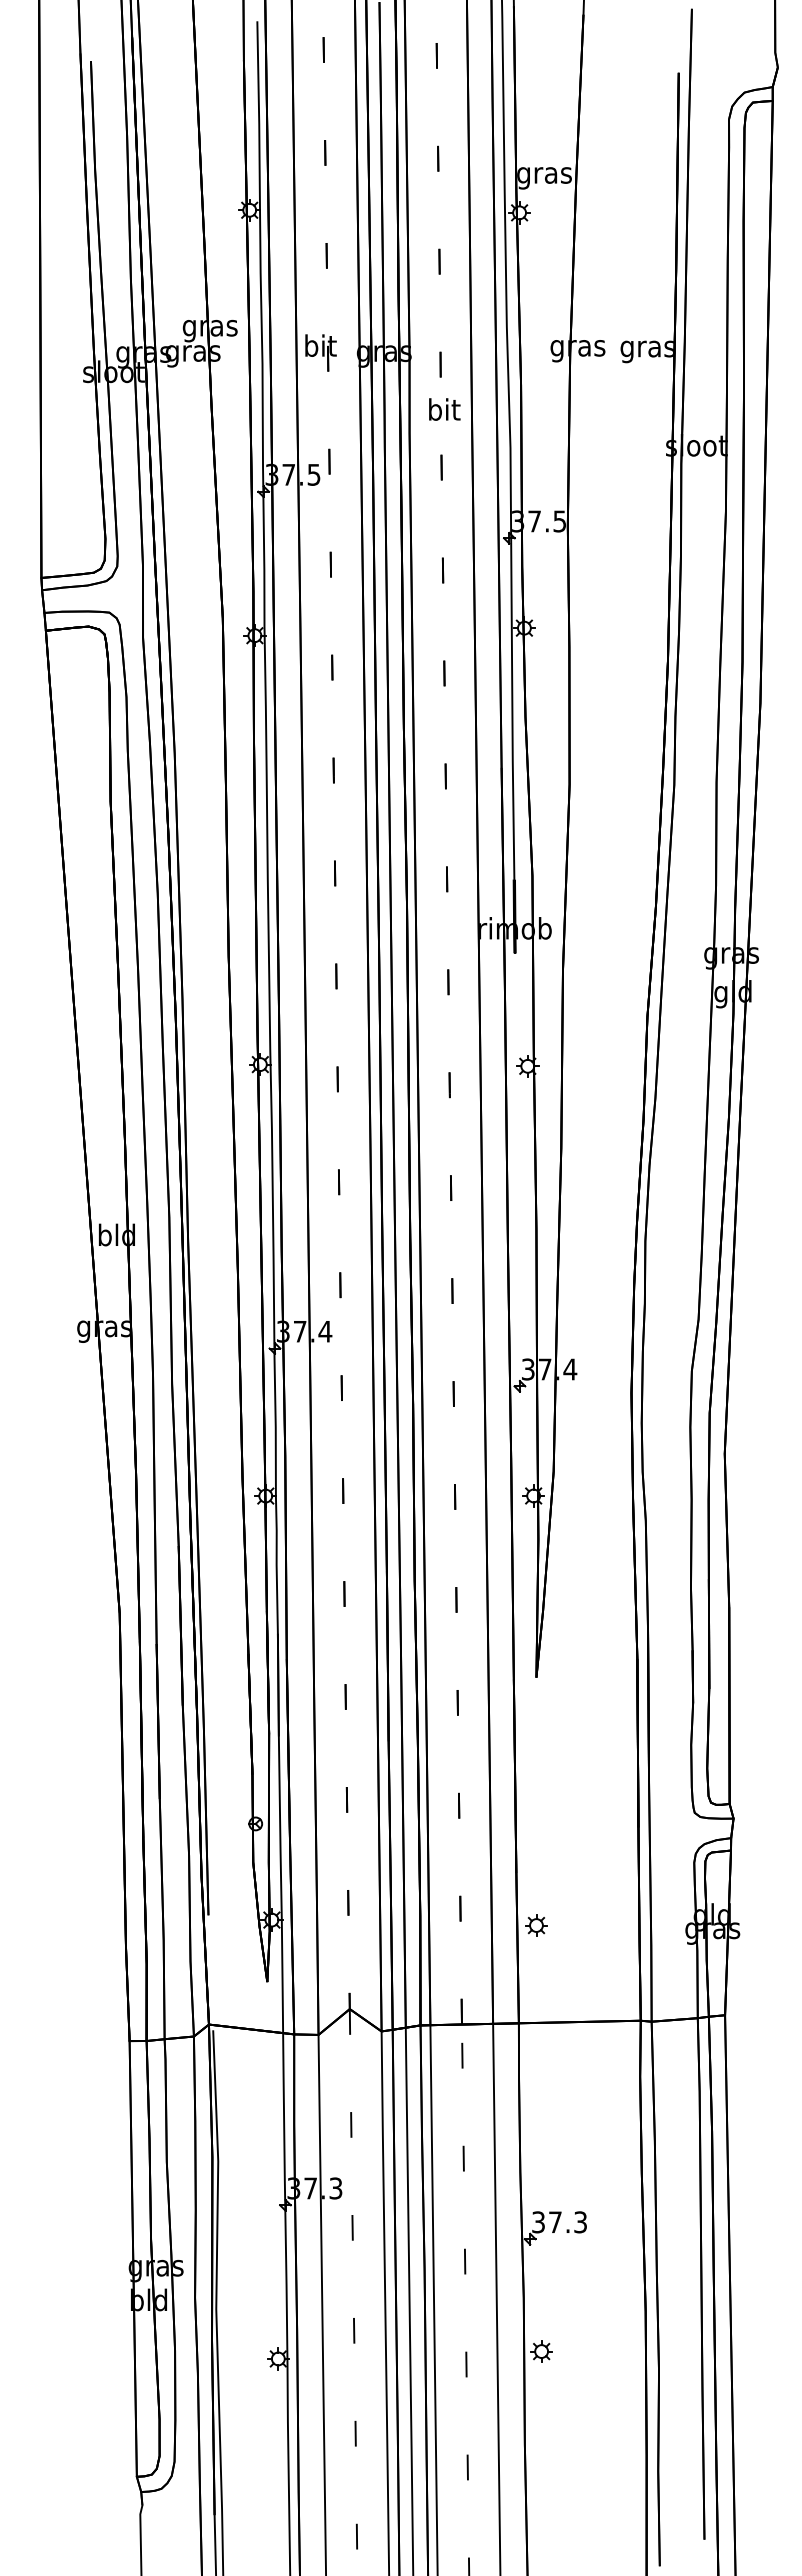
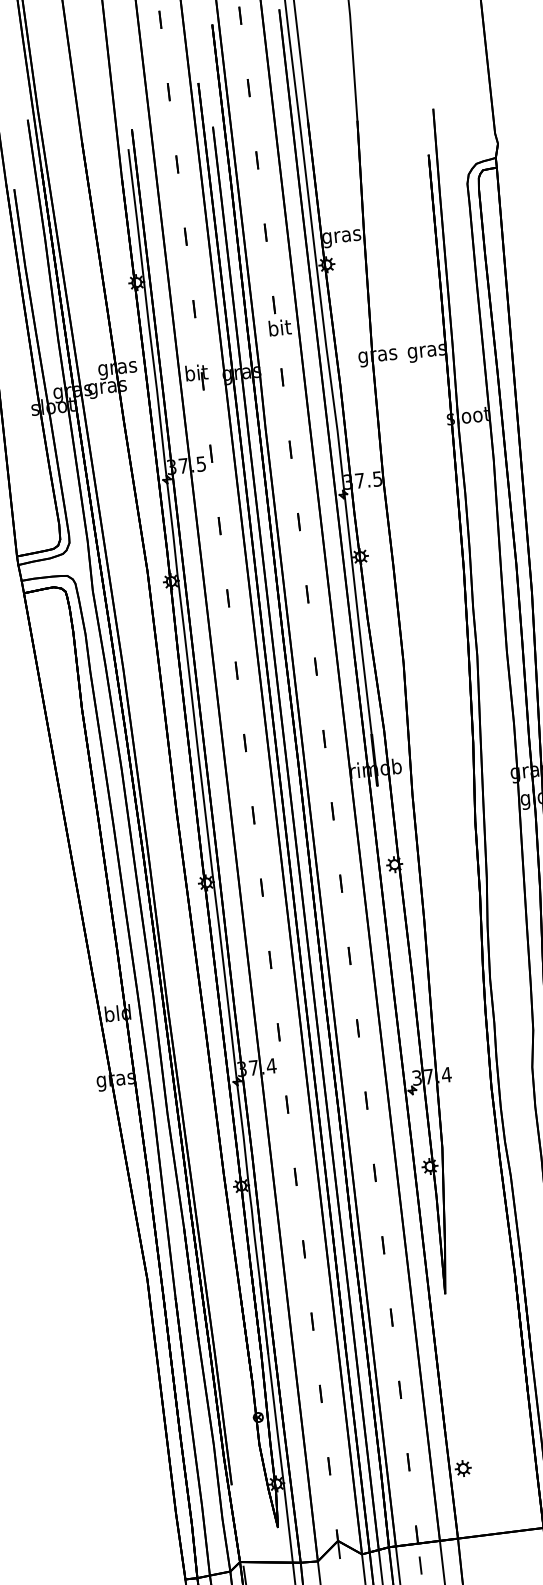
text: (444, 409) -> (279, 327), moved

